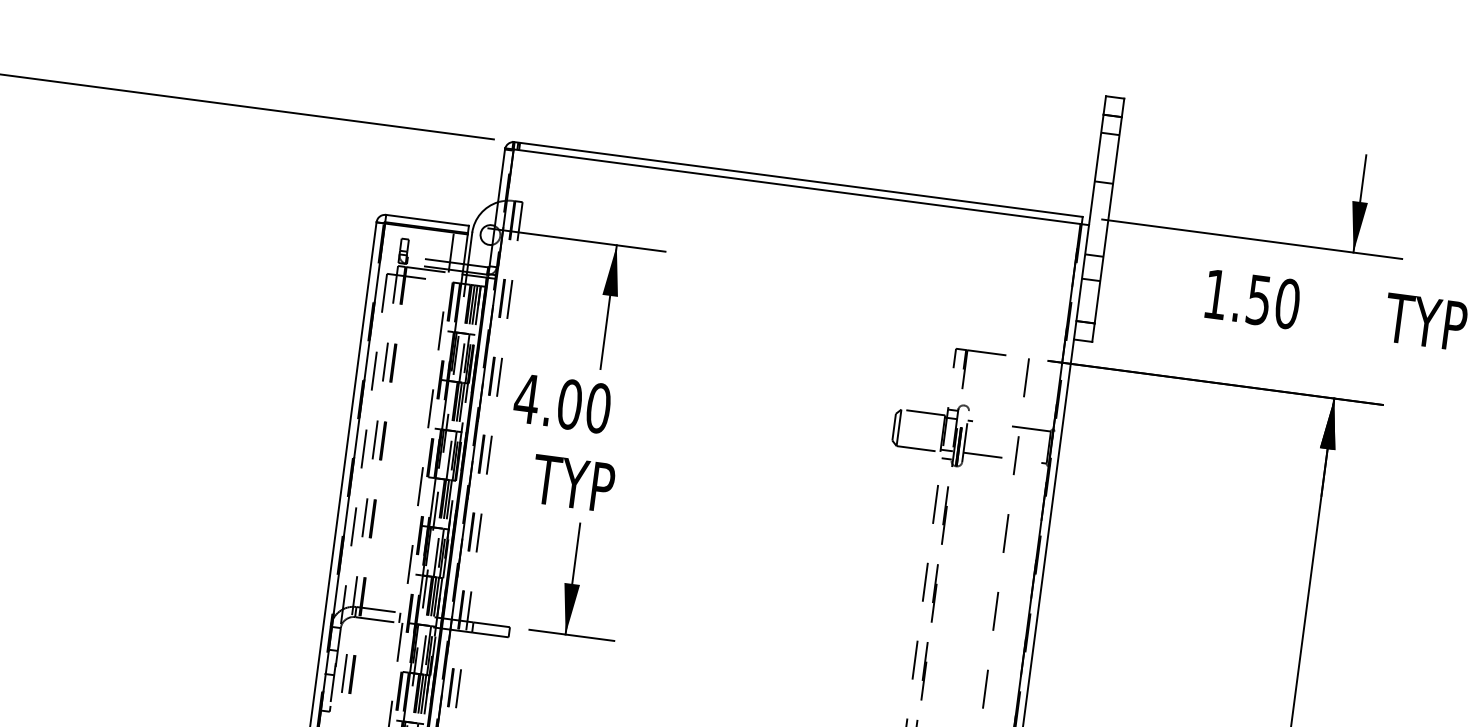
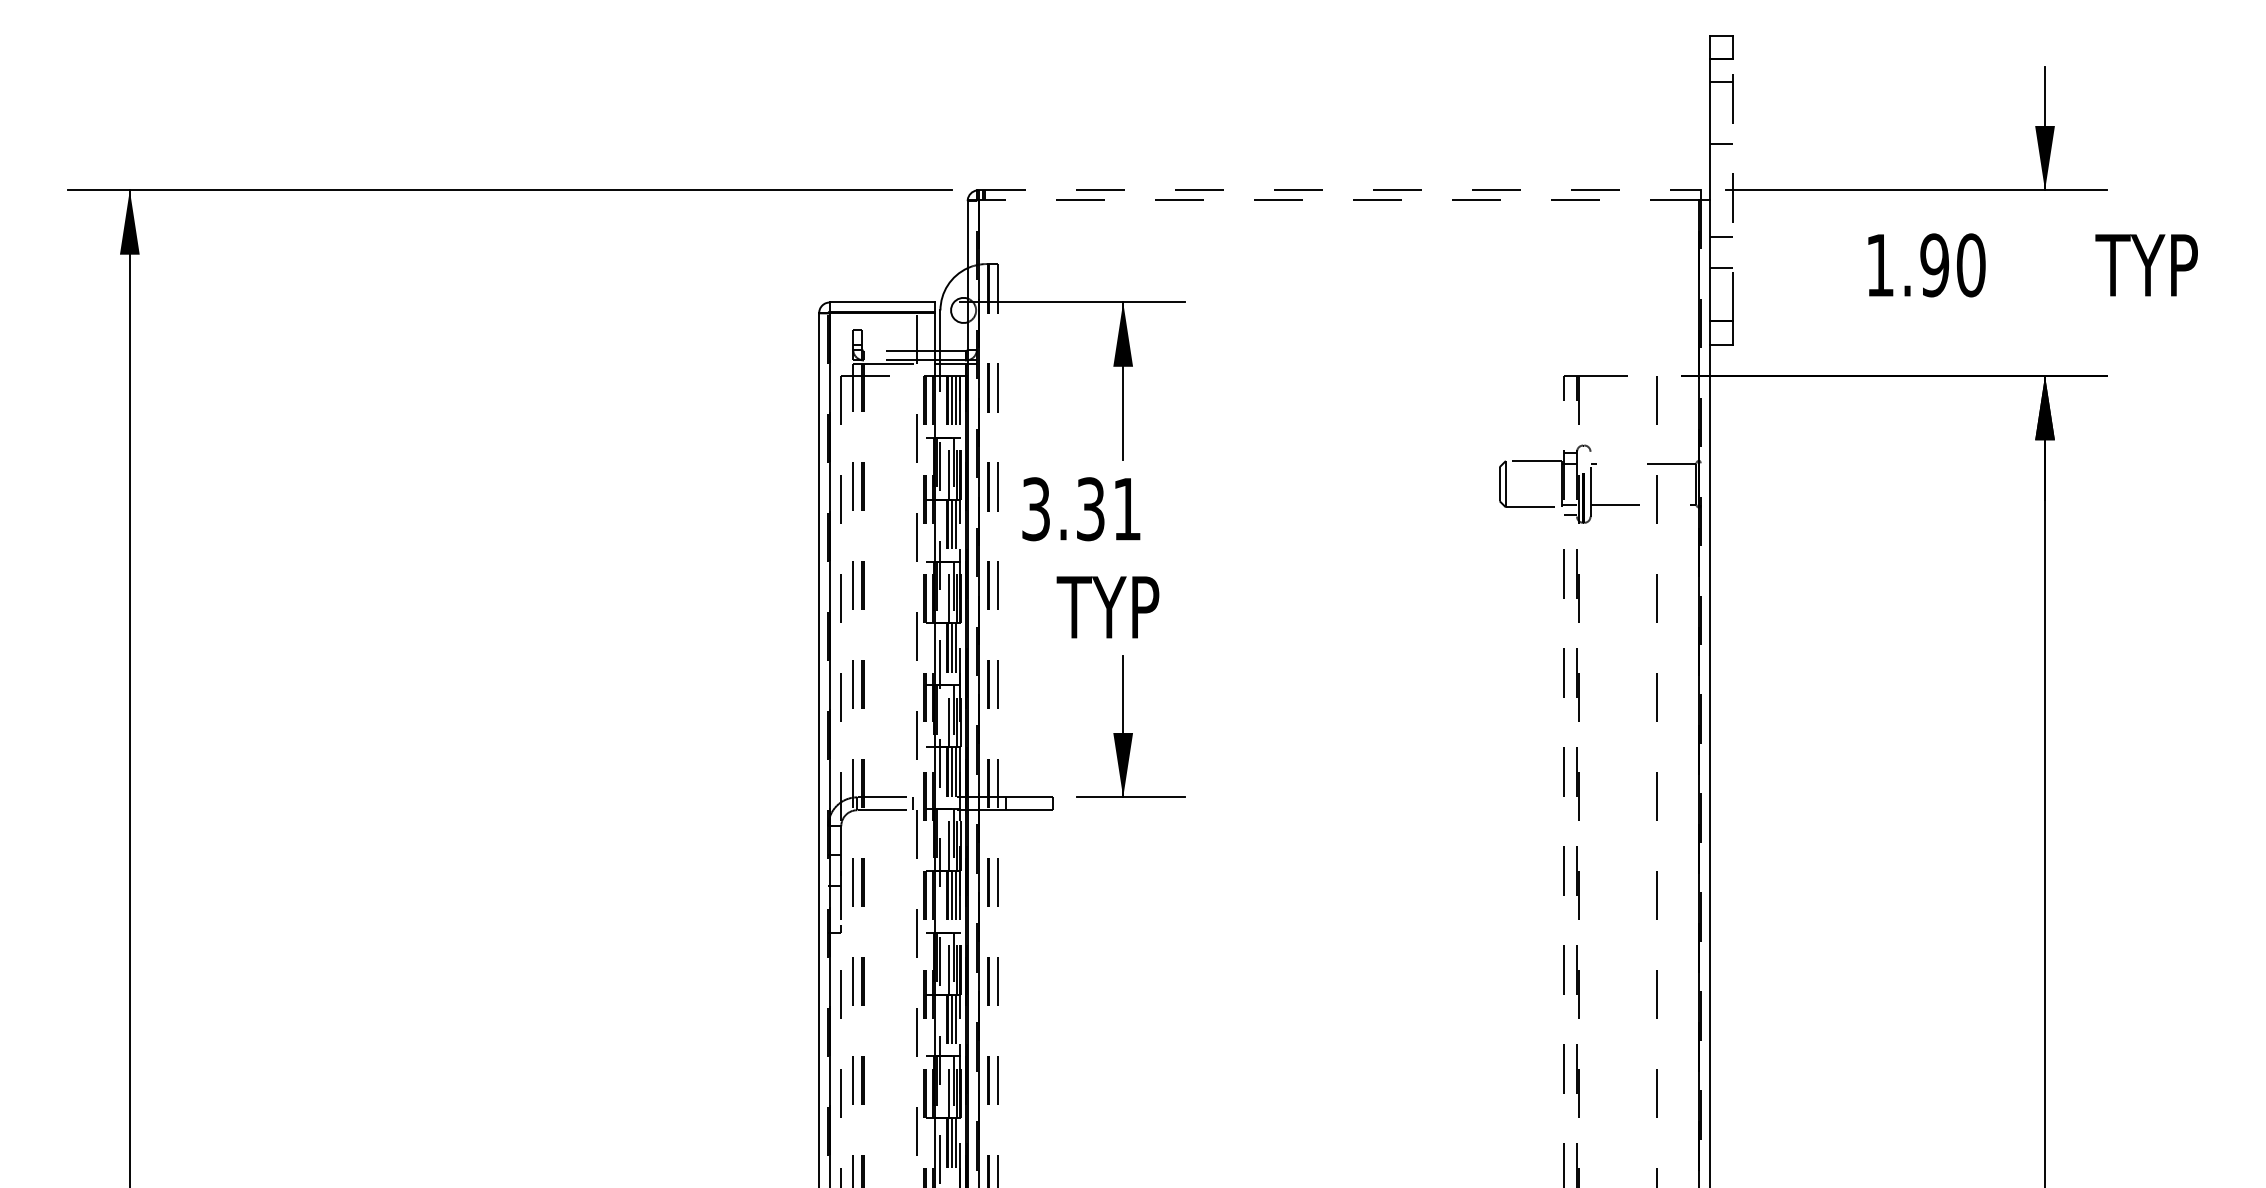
line: (797, 179) -> (1338, 190), solid -> dashed
line: (796, 186) -> (1338, 199), solid -> dashed
line: (1108, 219) -> (1733, 189), solid -> dashed
text: (1258, 300) -> (1934, 265), 1.50 -> 1.90
text: (561, 403) -> (1080, 509), 4.00 -> 3.31

